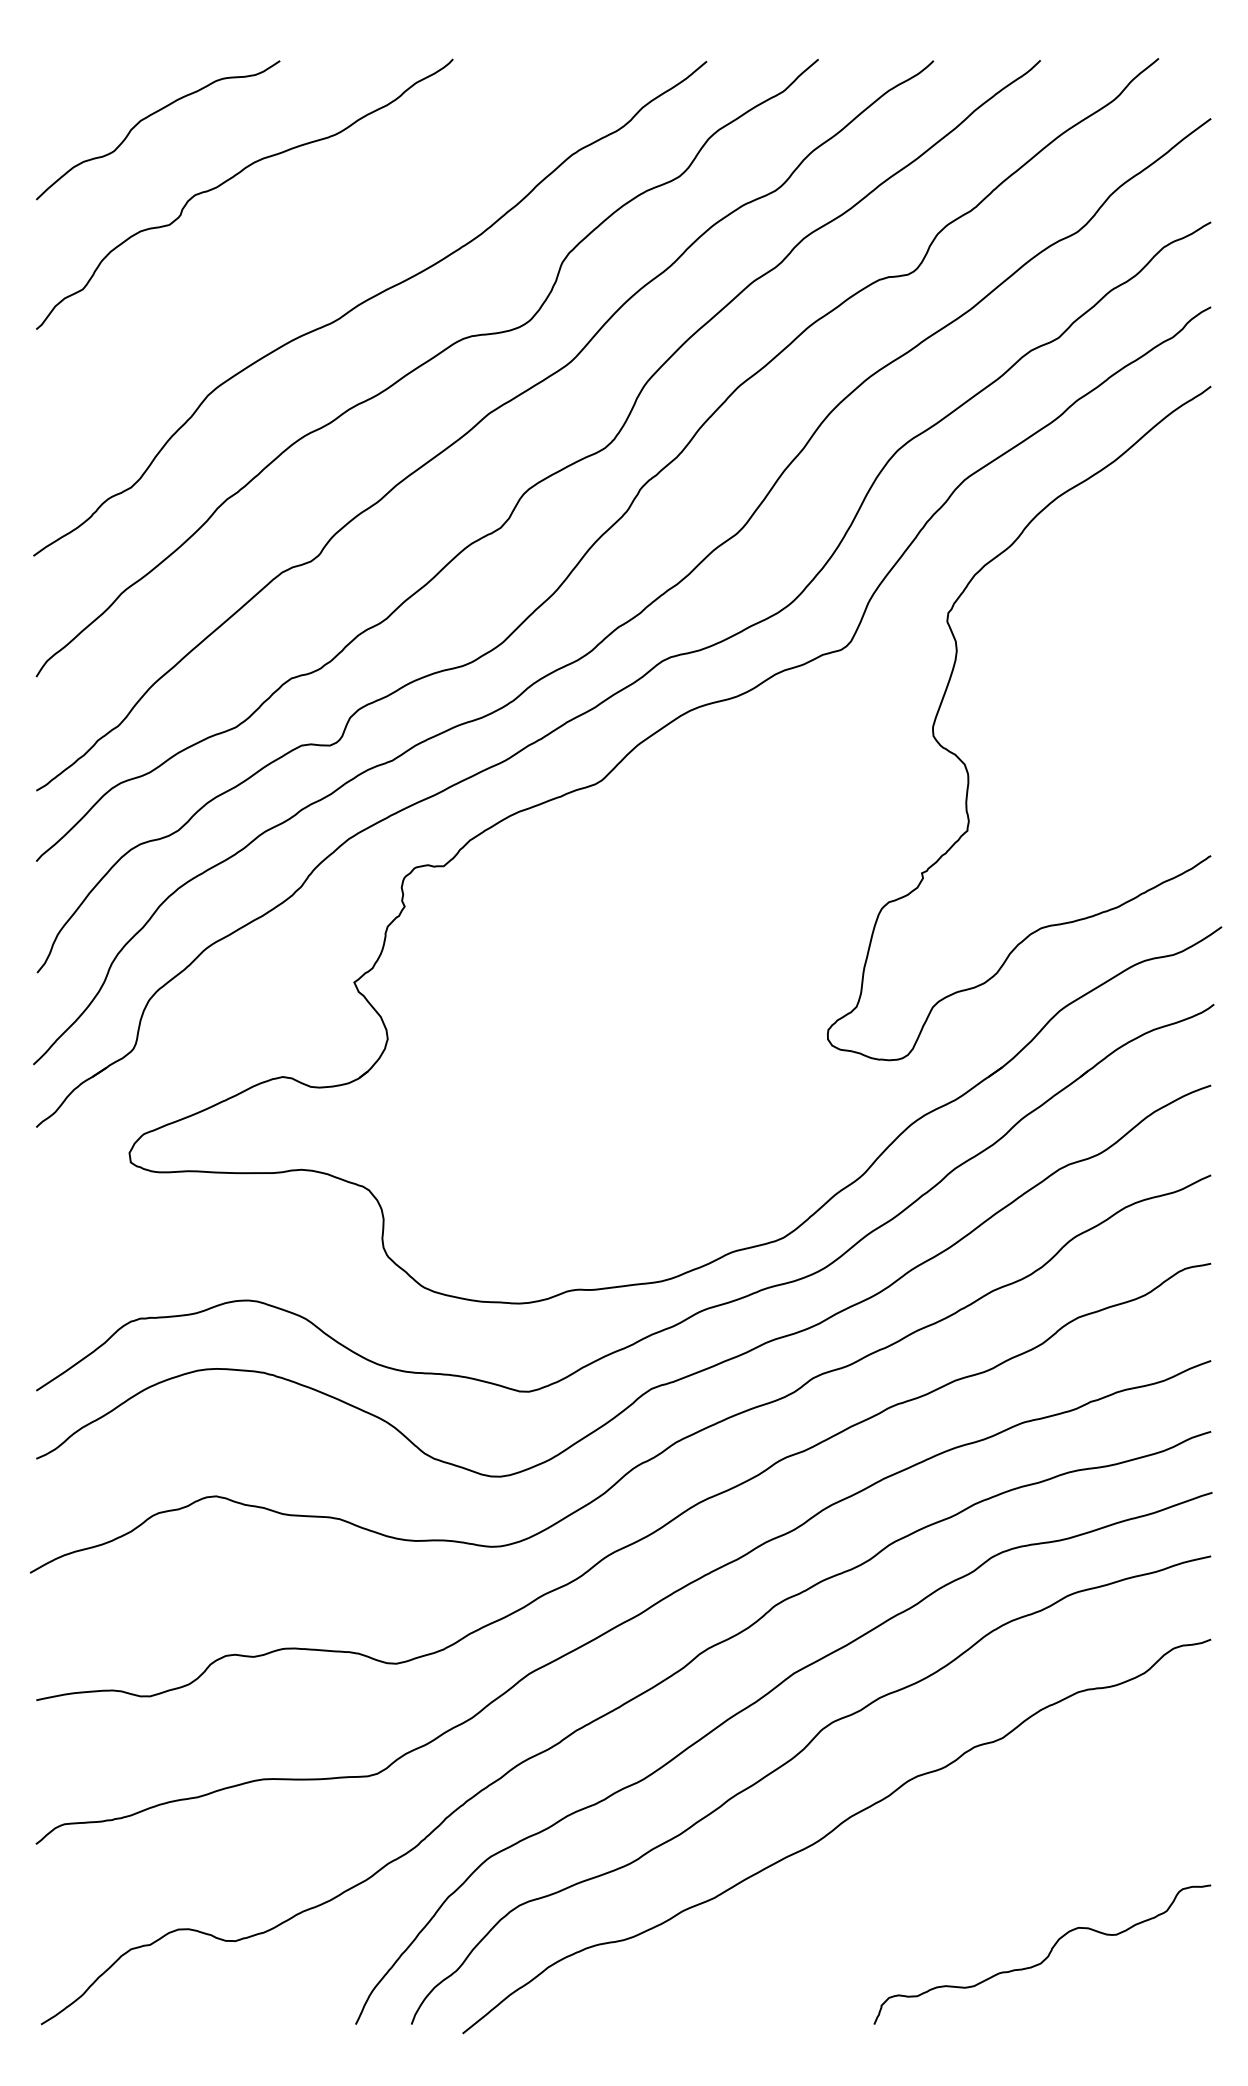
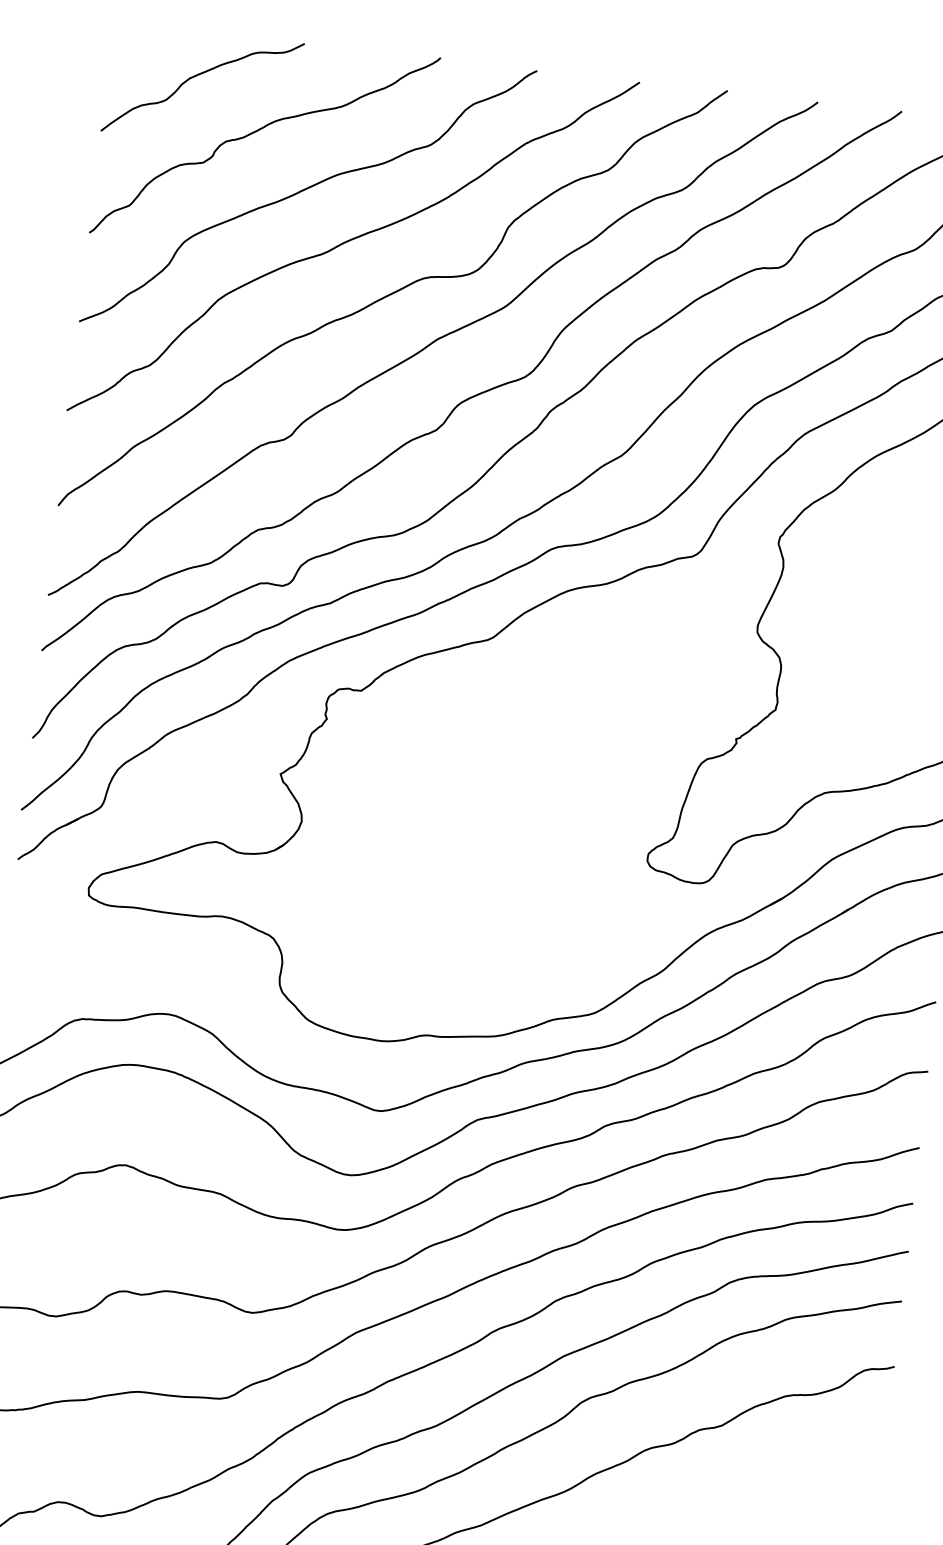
curve: (302, 244) -> (305, 189), added

